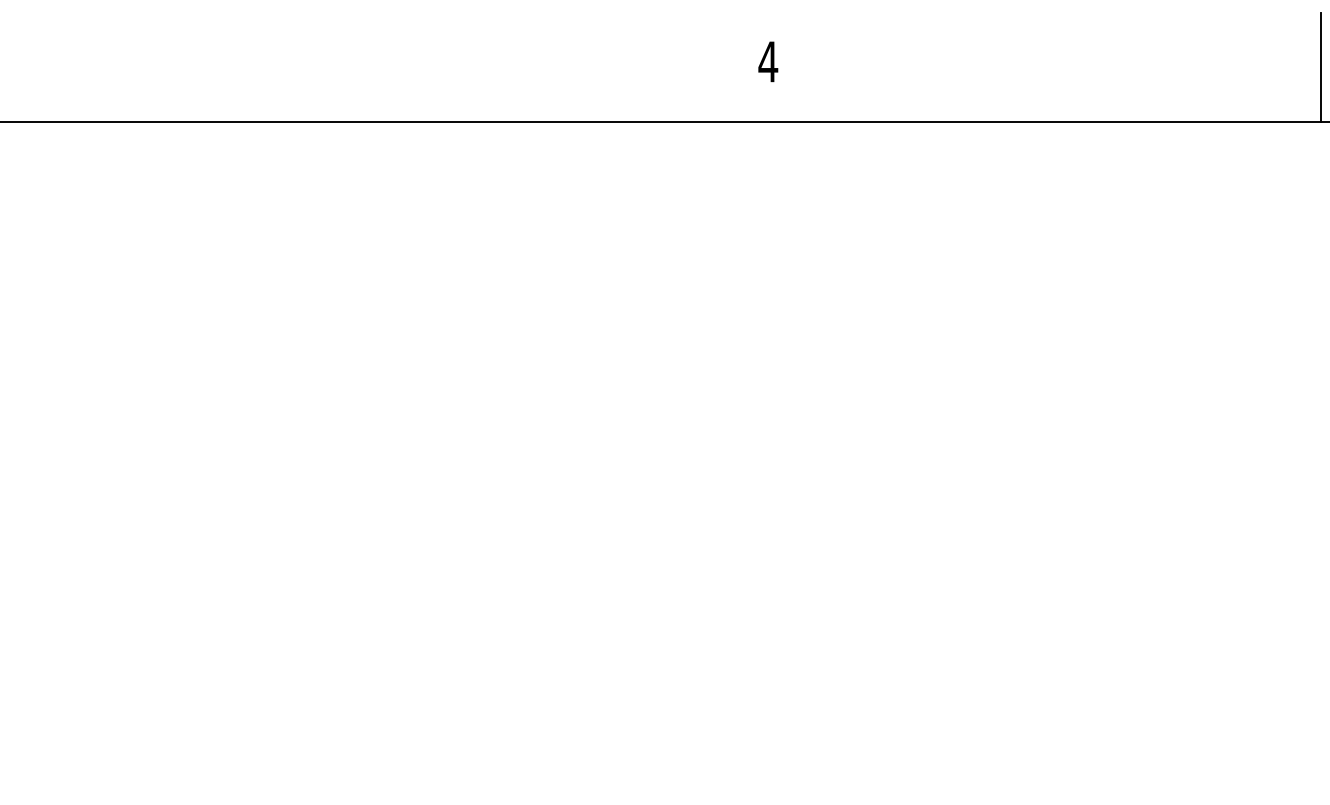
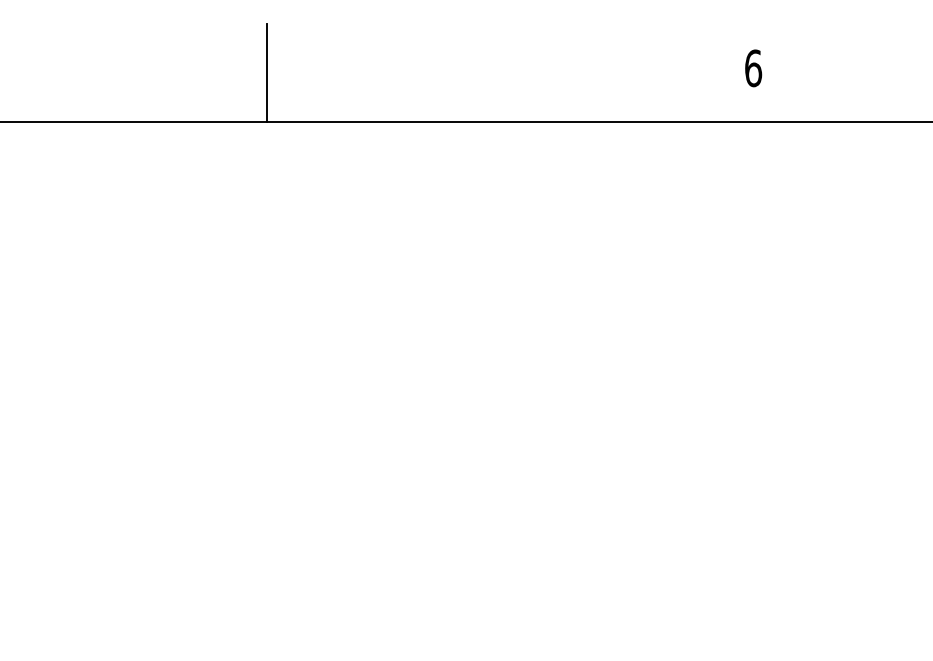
text: (768, 61) -> (753, 68), 4 -> 6
line: (228, 66) -> (266, 72), added

